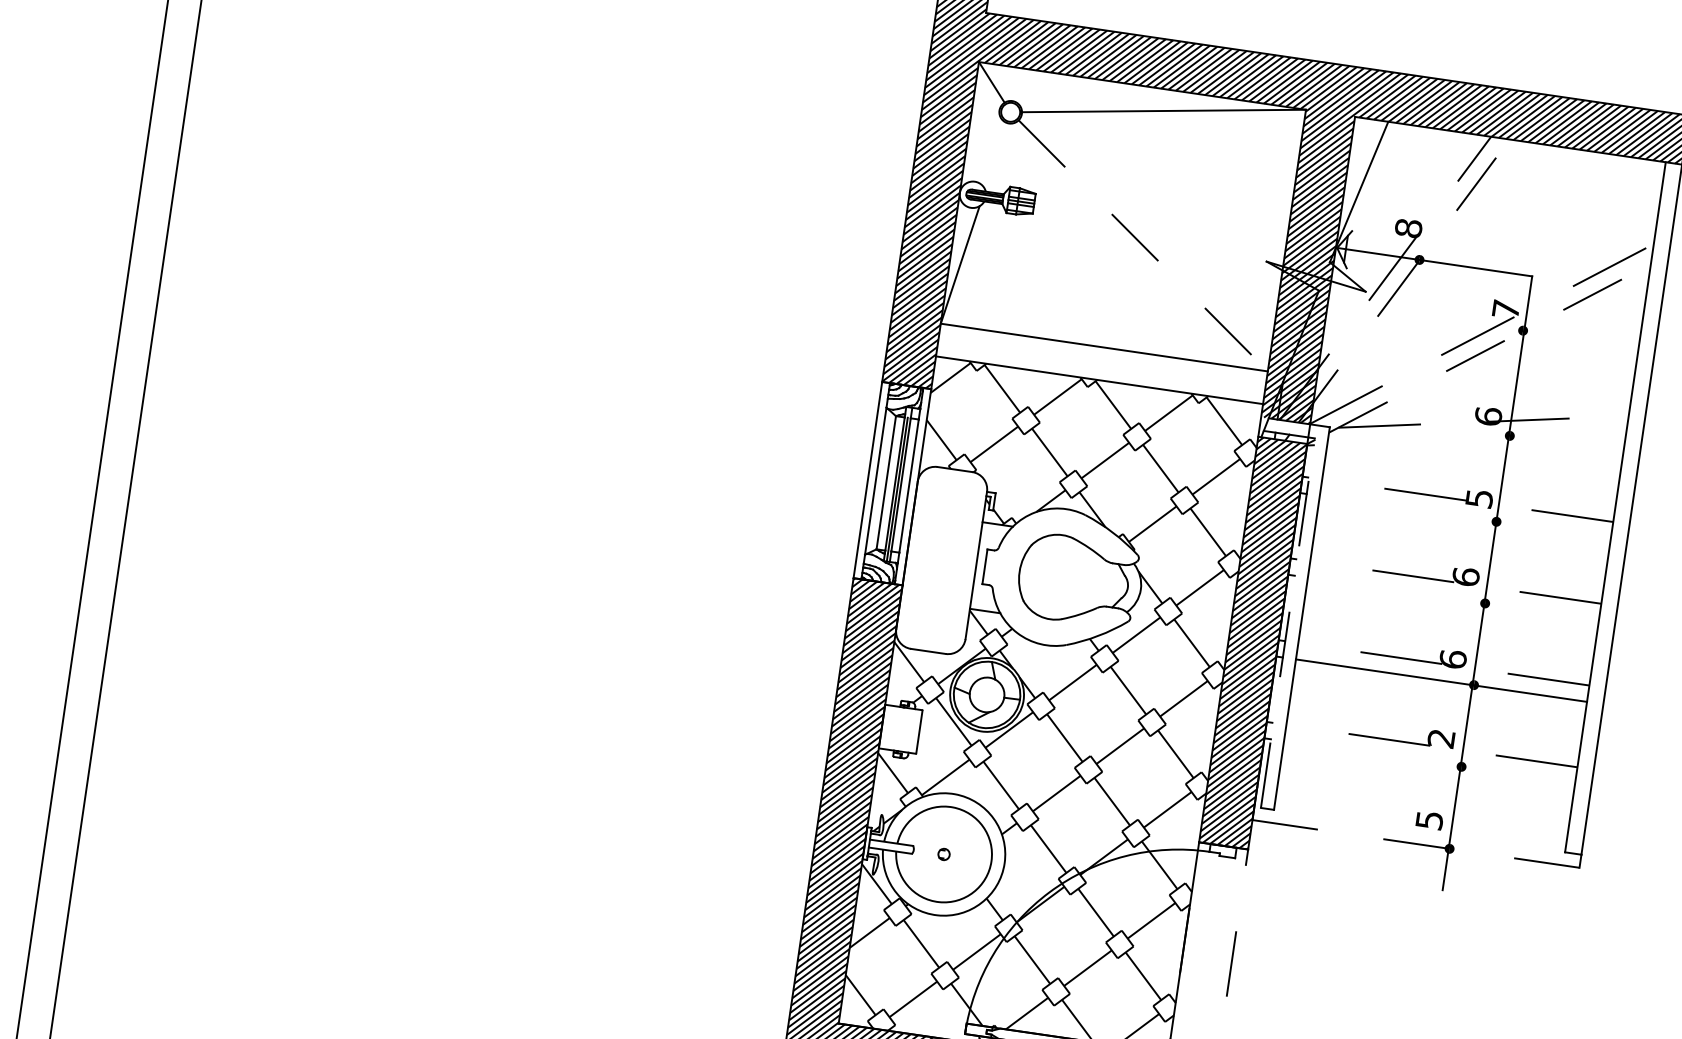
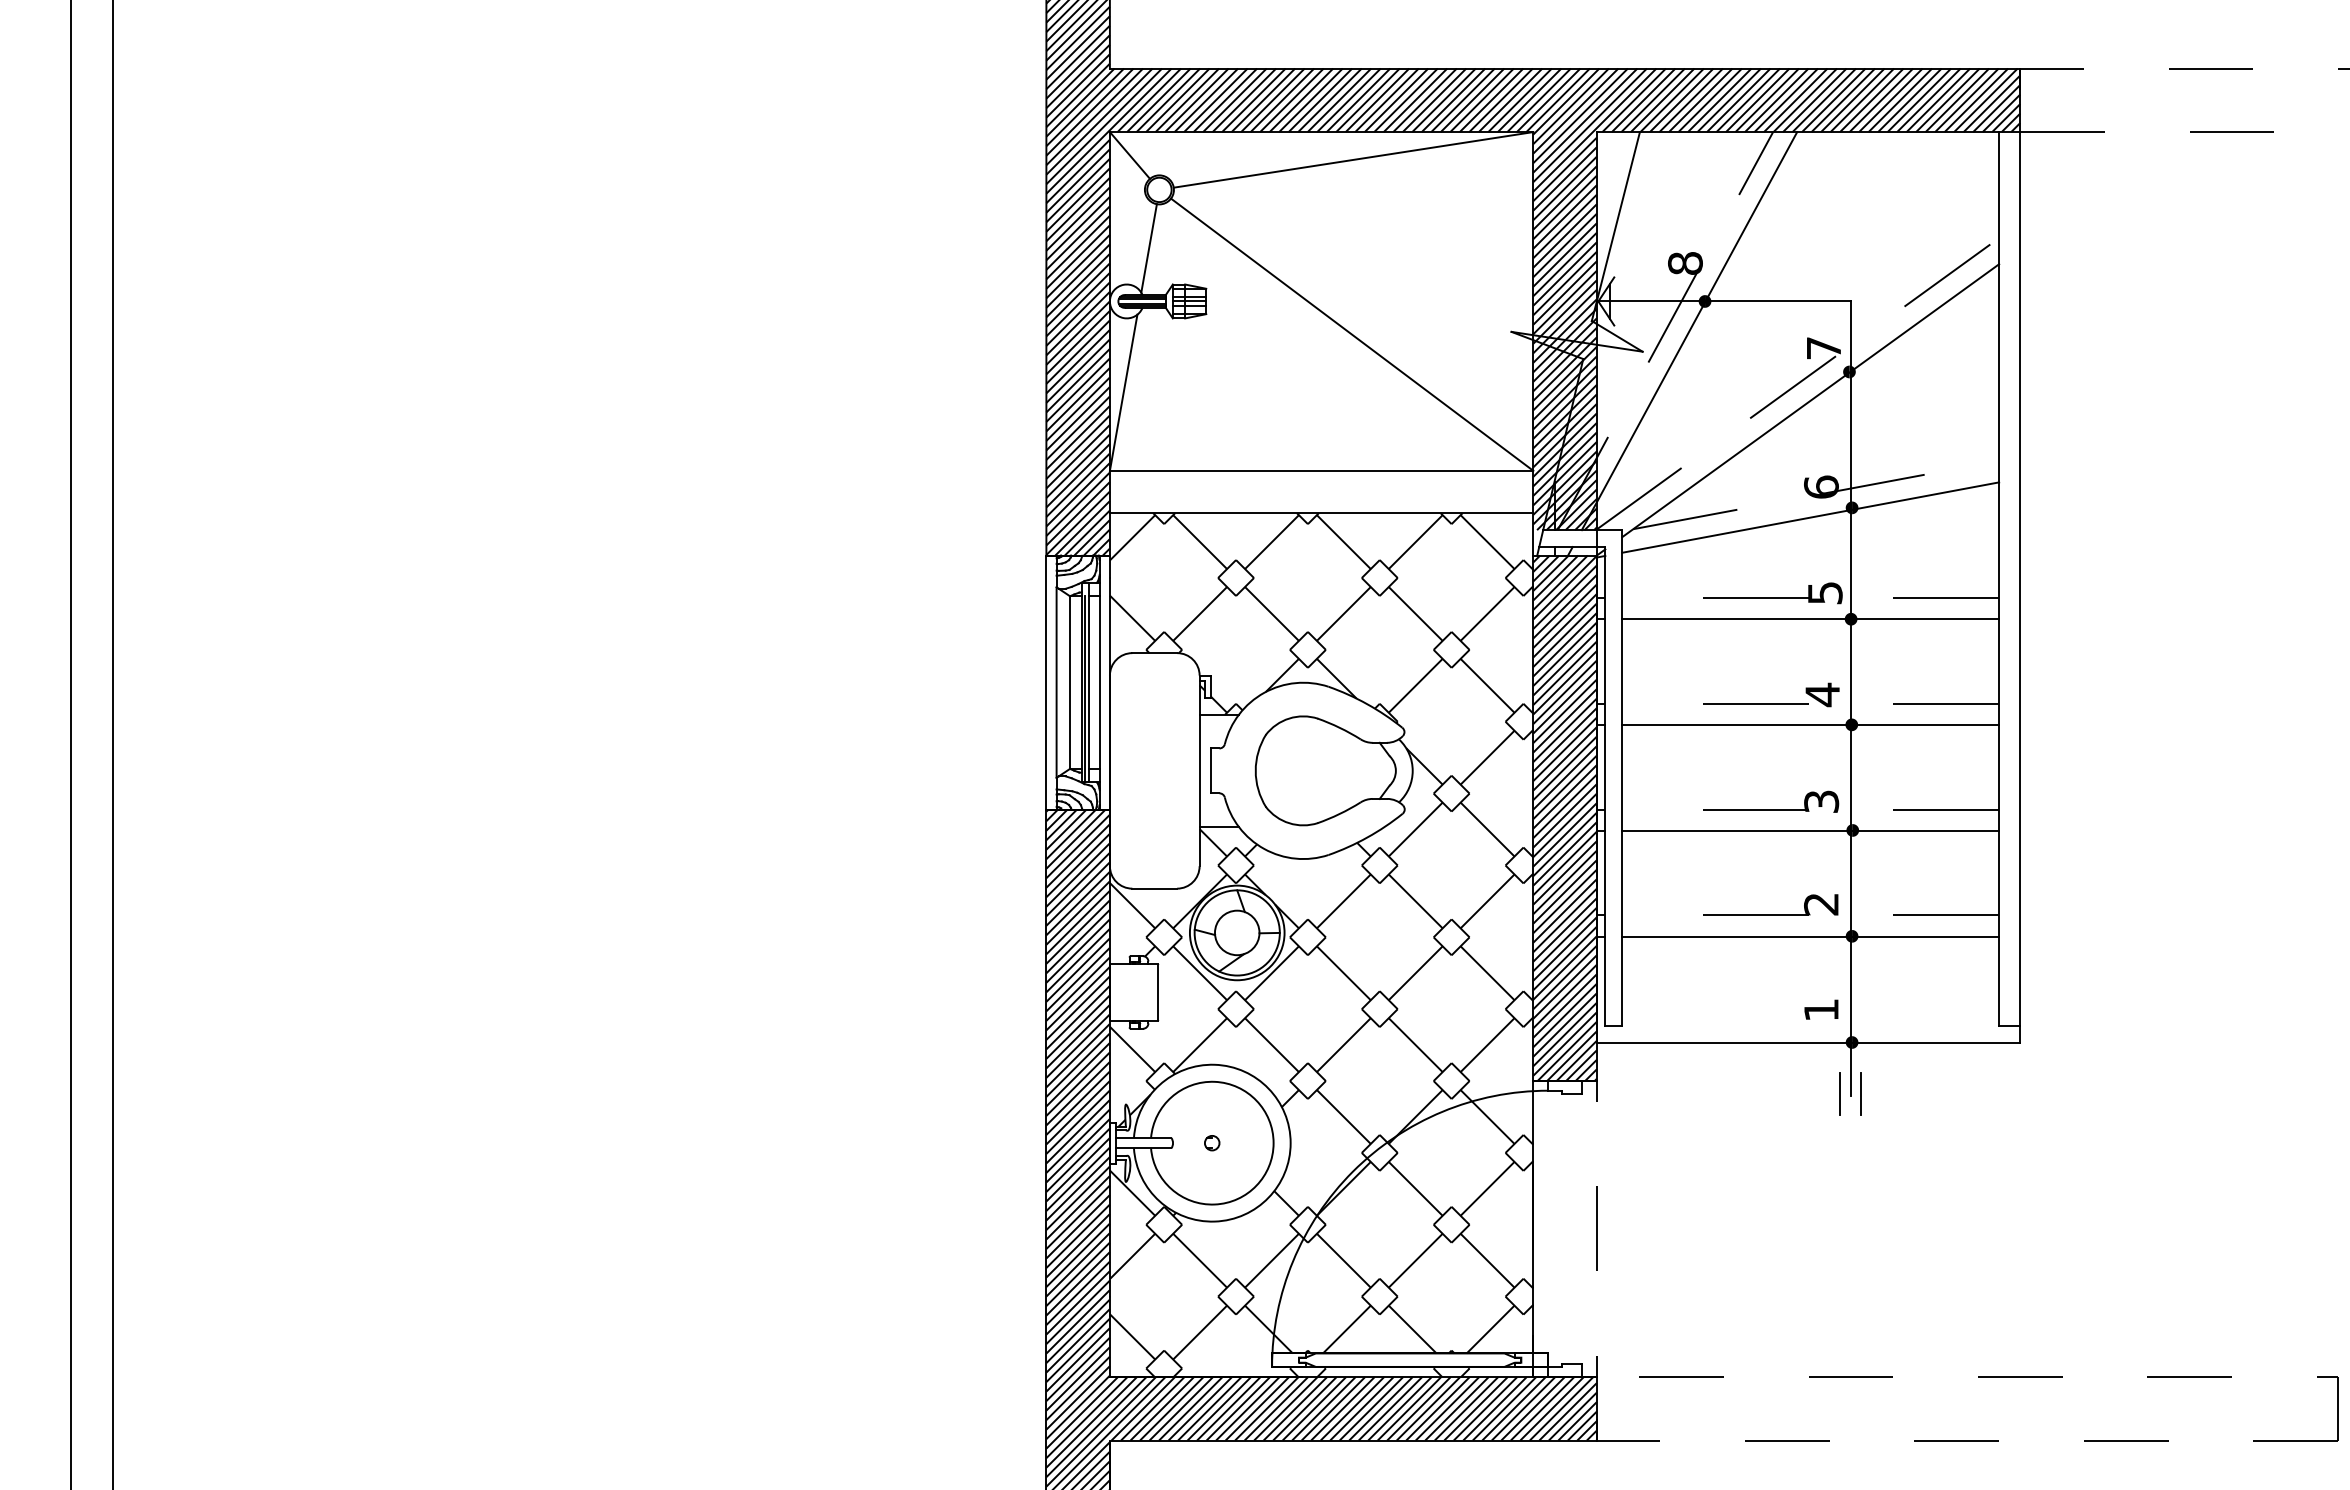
line: (995, 156) -> (1148, 248), added
line: (1143, 245) -> (1352, 334), dashed -> solid
line: (1404, 280) -> (1689, 330), dashed -> solid
line: (1489, 348) -> (1810, 400), dashed -> solid
line: (1476, 438) -> (1810, 517), added
line: (1465, 517) -> (1810, 619), added
text: (1465, 576) -> (1822, 694), 6 -> 4
line: (1453, 598) -> (1810, 724), added
line: (1288, 622) -> (1605, 785), dashed -> solid
text: (1453, 659) -> (1821, 801), 6 -> 3
line: (1429, 762) -> (1810, 936), added
text: (1429, 820) -> (1821, 1010), 5 -> 1
line: (1415, 843) -> (1808, 1042), dashed -> solid
line: (1434, 886) -> (1839, 1093), added
line: (1451, 889) -> (1861, 1093), added

